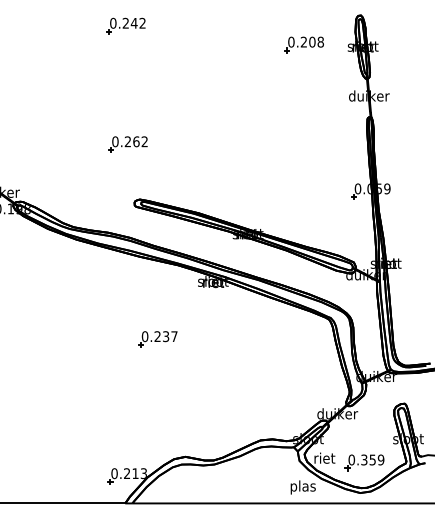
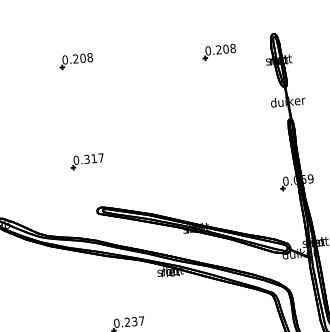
text: (137, 22) -> (85, 57), 0.242 -> 0.208
part: (303, 44) -> (218, 51), moved
text: (135, 141) -> (93, 158), 0.262 -> 0.317

